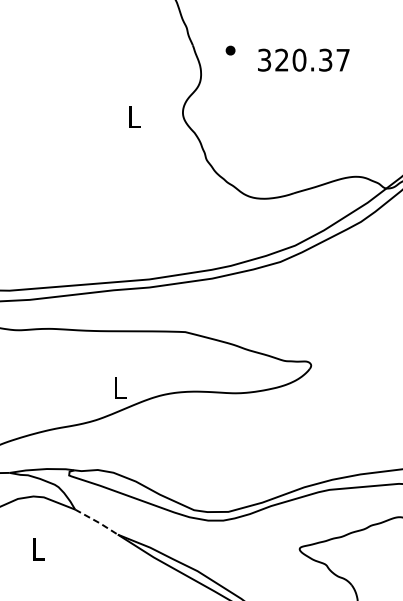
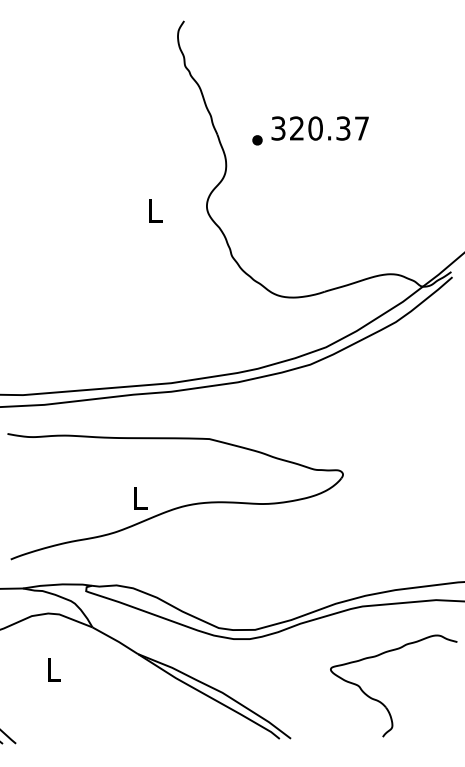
text: (303, 60) -> (319, 128), moved
line: (97, 521) -> (116, 640), dashed -> solid

